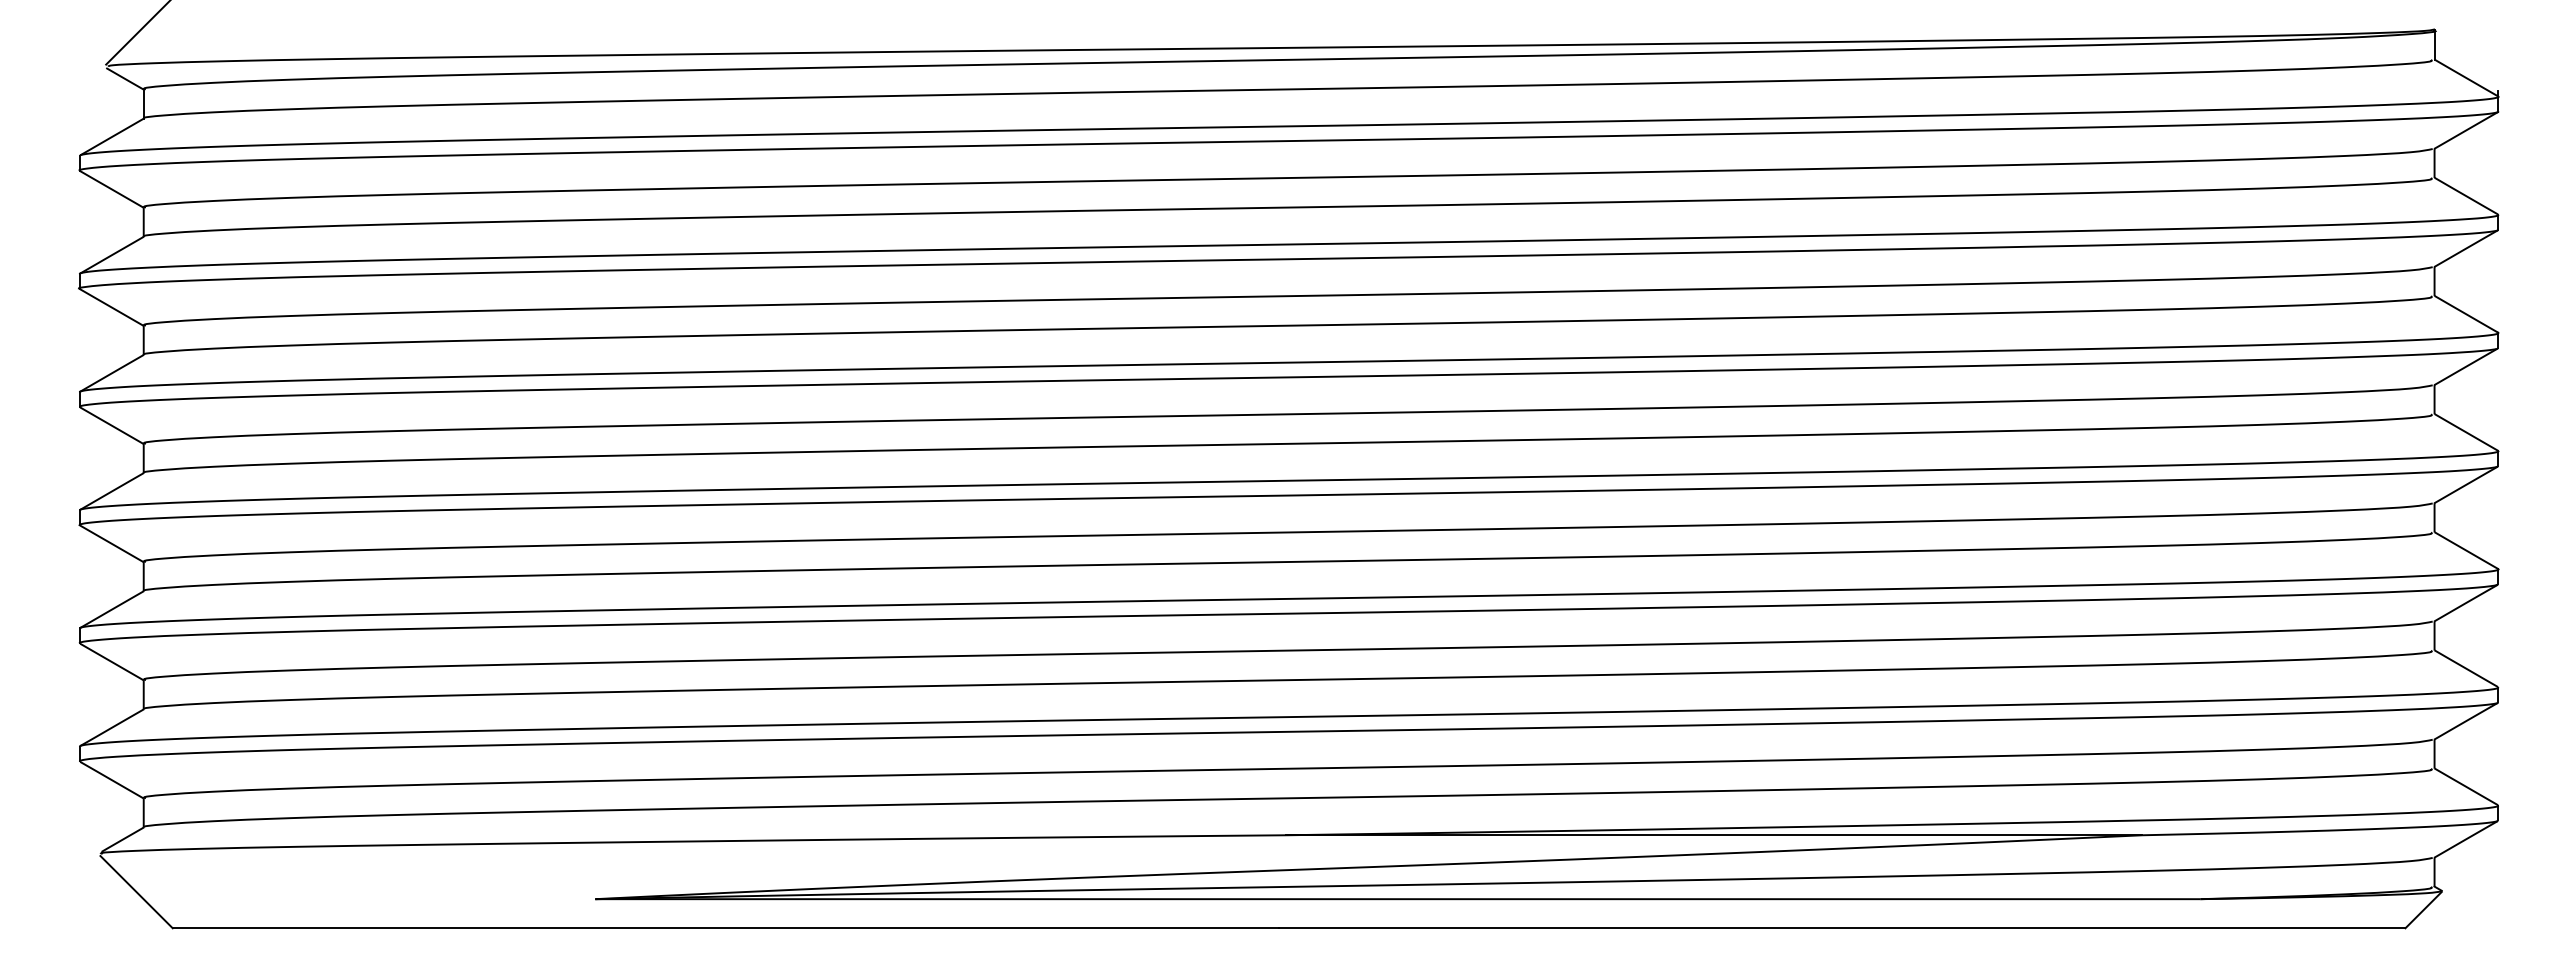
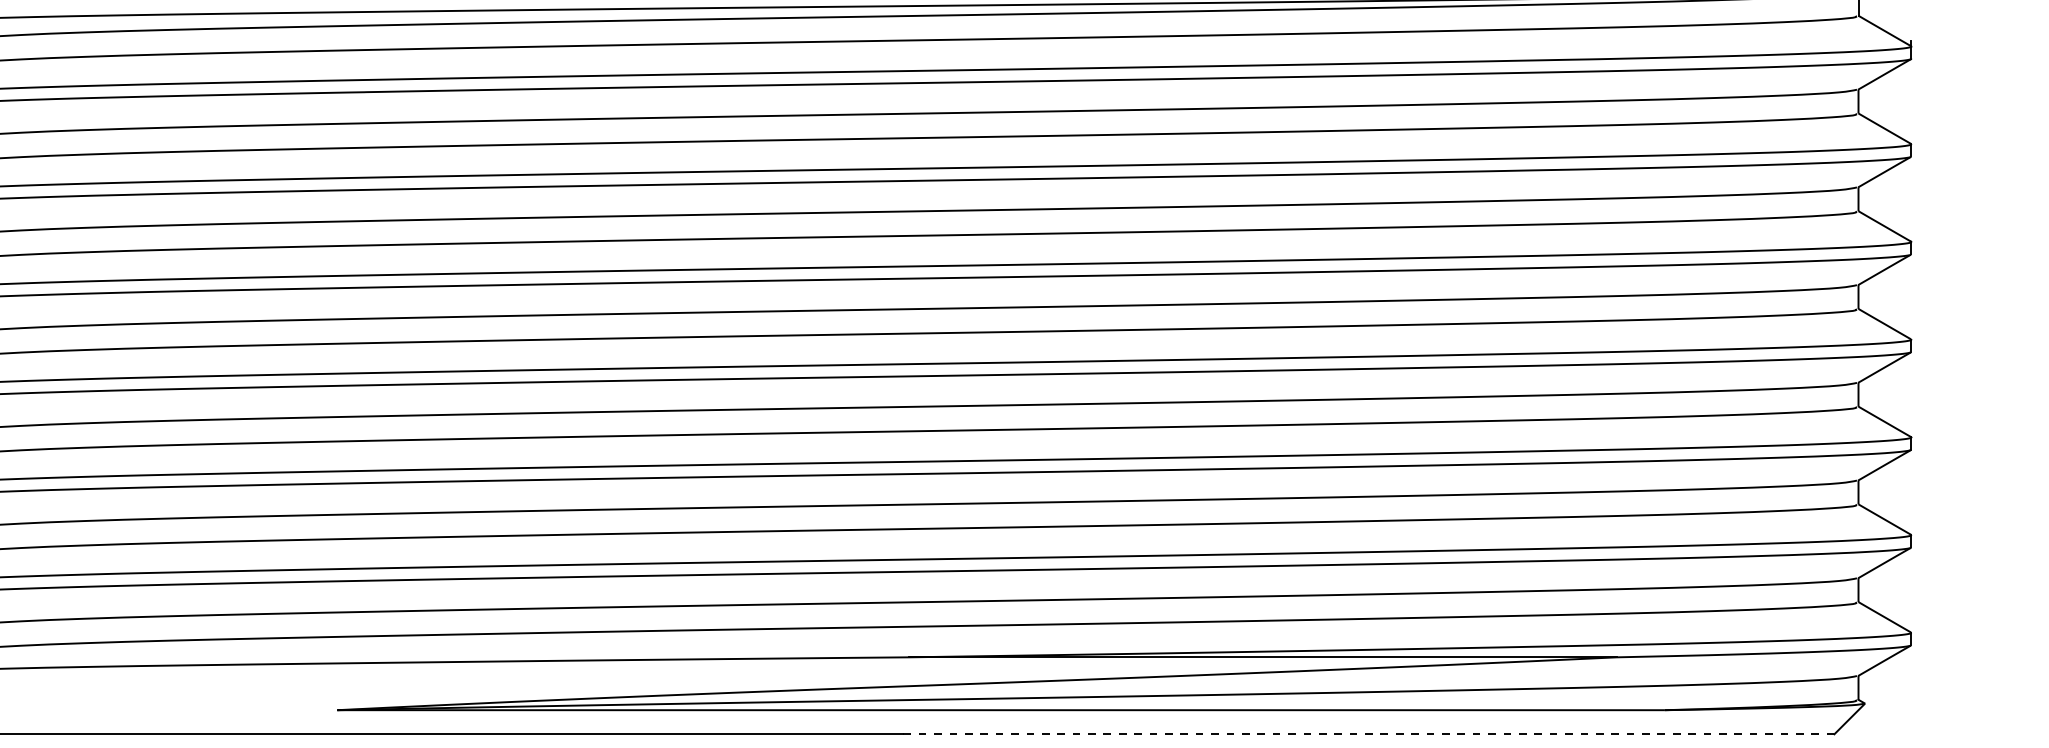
line: (1841, 928) -> (1367, 734), solid -> dashed

